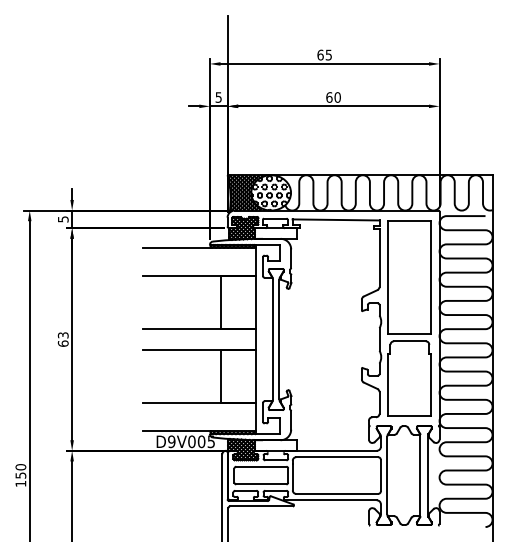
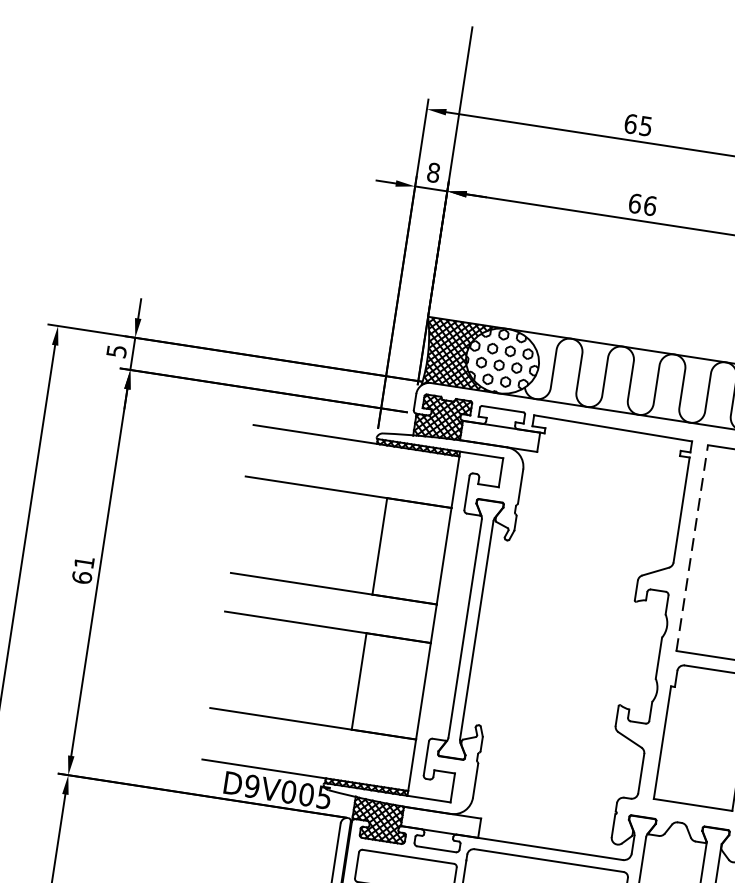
text: (218, 97) -> (433, 172), 5 -> 8
text: (337, 97) -> (649, 205), 60 -> 66
line: (388, 277) -> (692, 547), solid -> dashed
text: (62, 335) -> (82, 562), 63 -> 61

